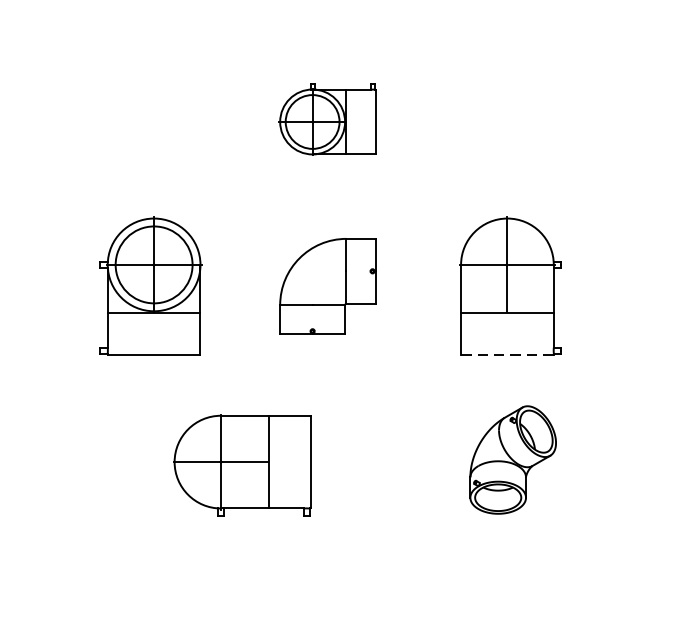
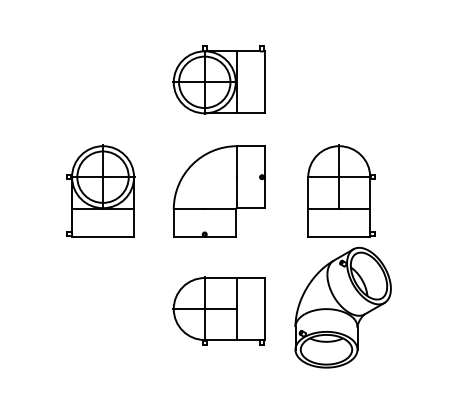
part: (326, 118) -> (218, 79), size x1.43
part: (326, 286) -> (218, 191), size x1.43
line: (507, 355) -> (339, 237), dashed -> solid
part: (512, 459) -> (342, 307), size x1.67
part: (241, 464) -> (218, 310), moved

